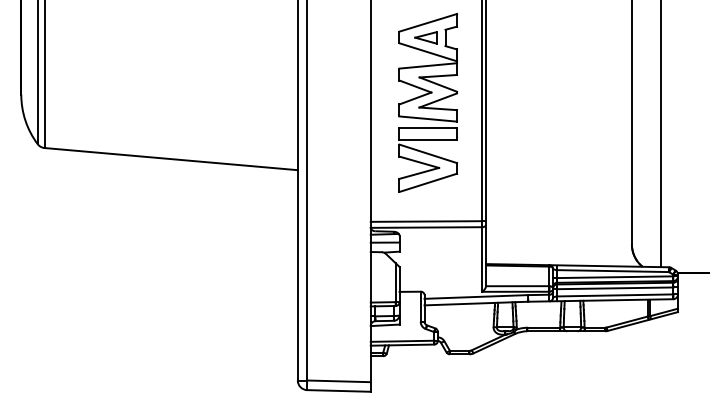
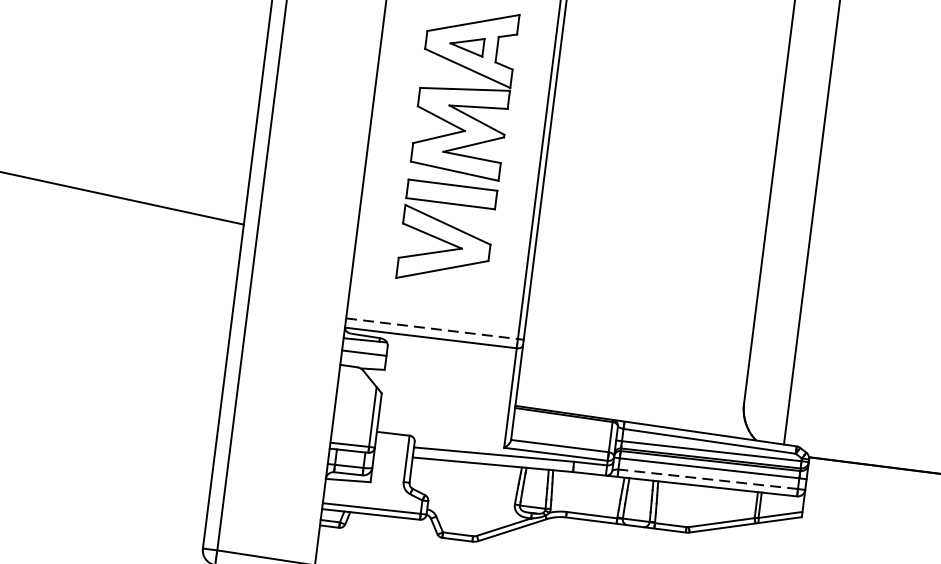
line: (426, 221) -> (432, 328), solid -> dashed
line: (614, 295) -> (707, 479), solid -> dashed

